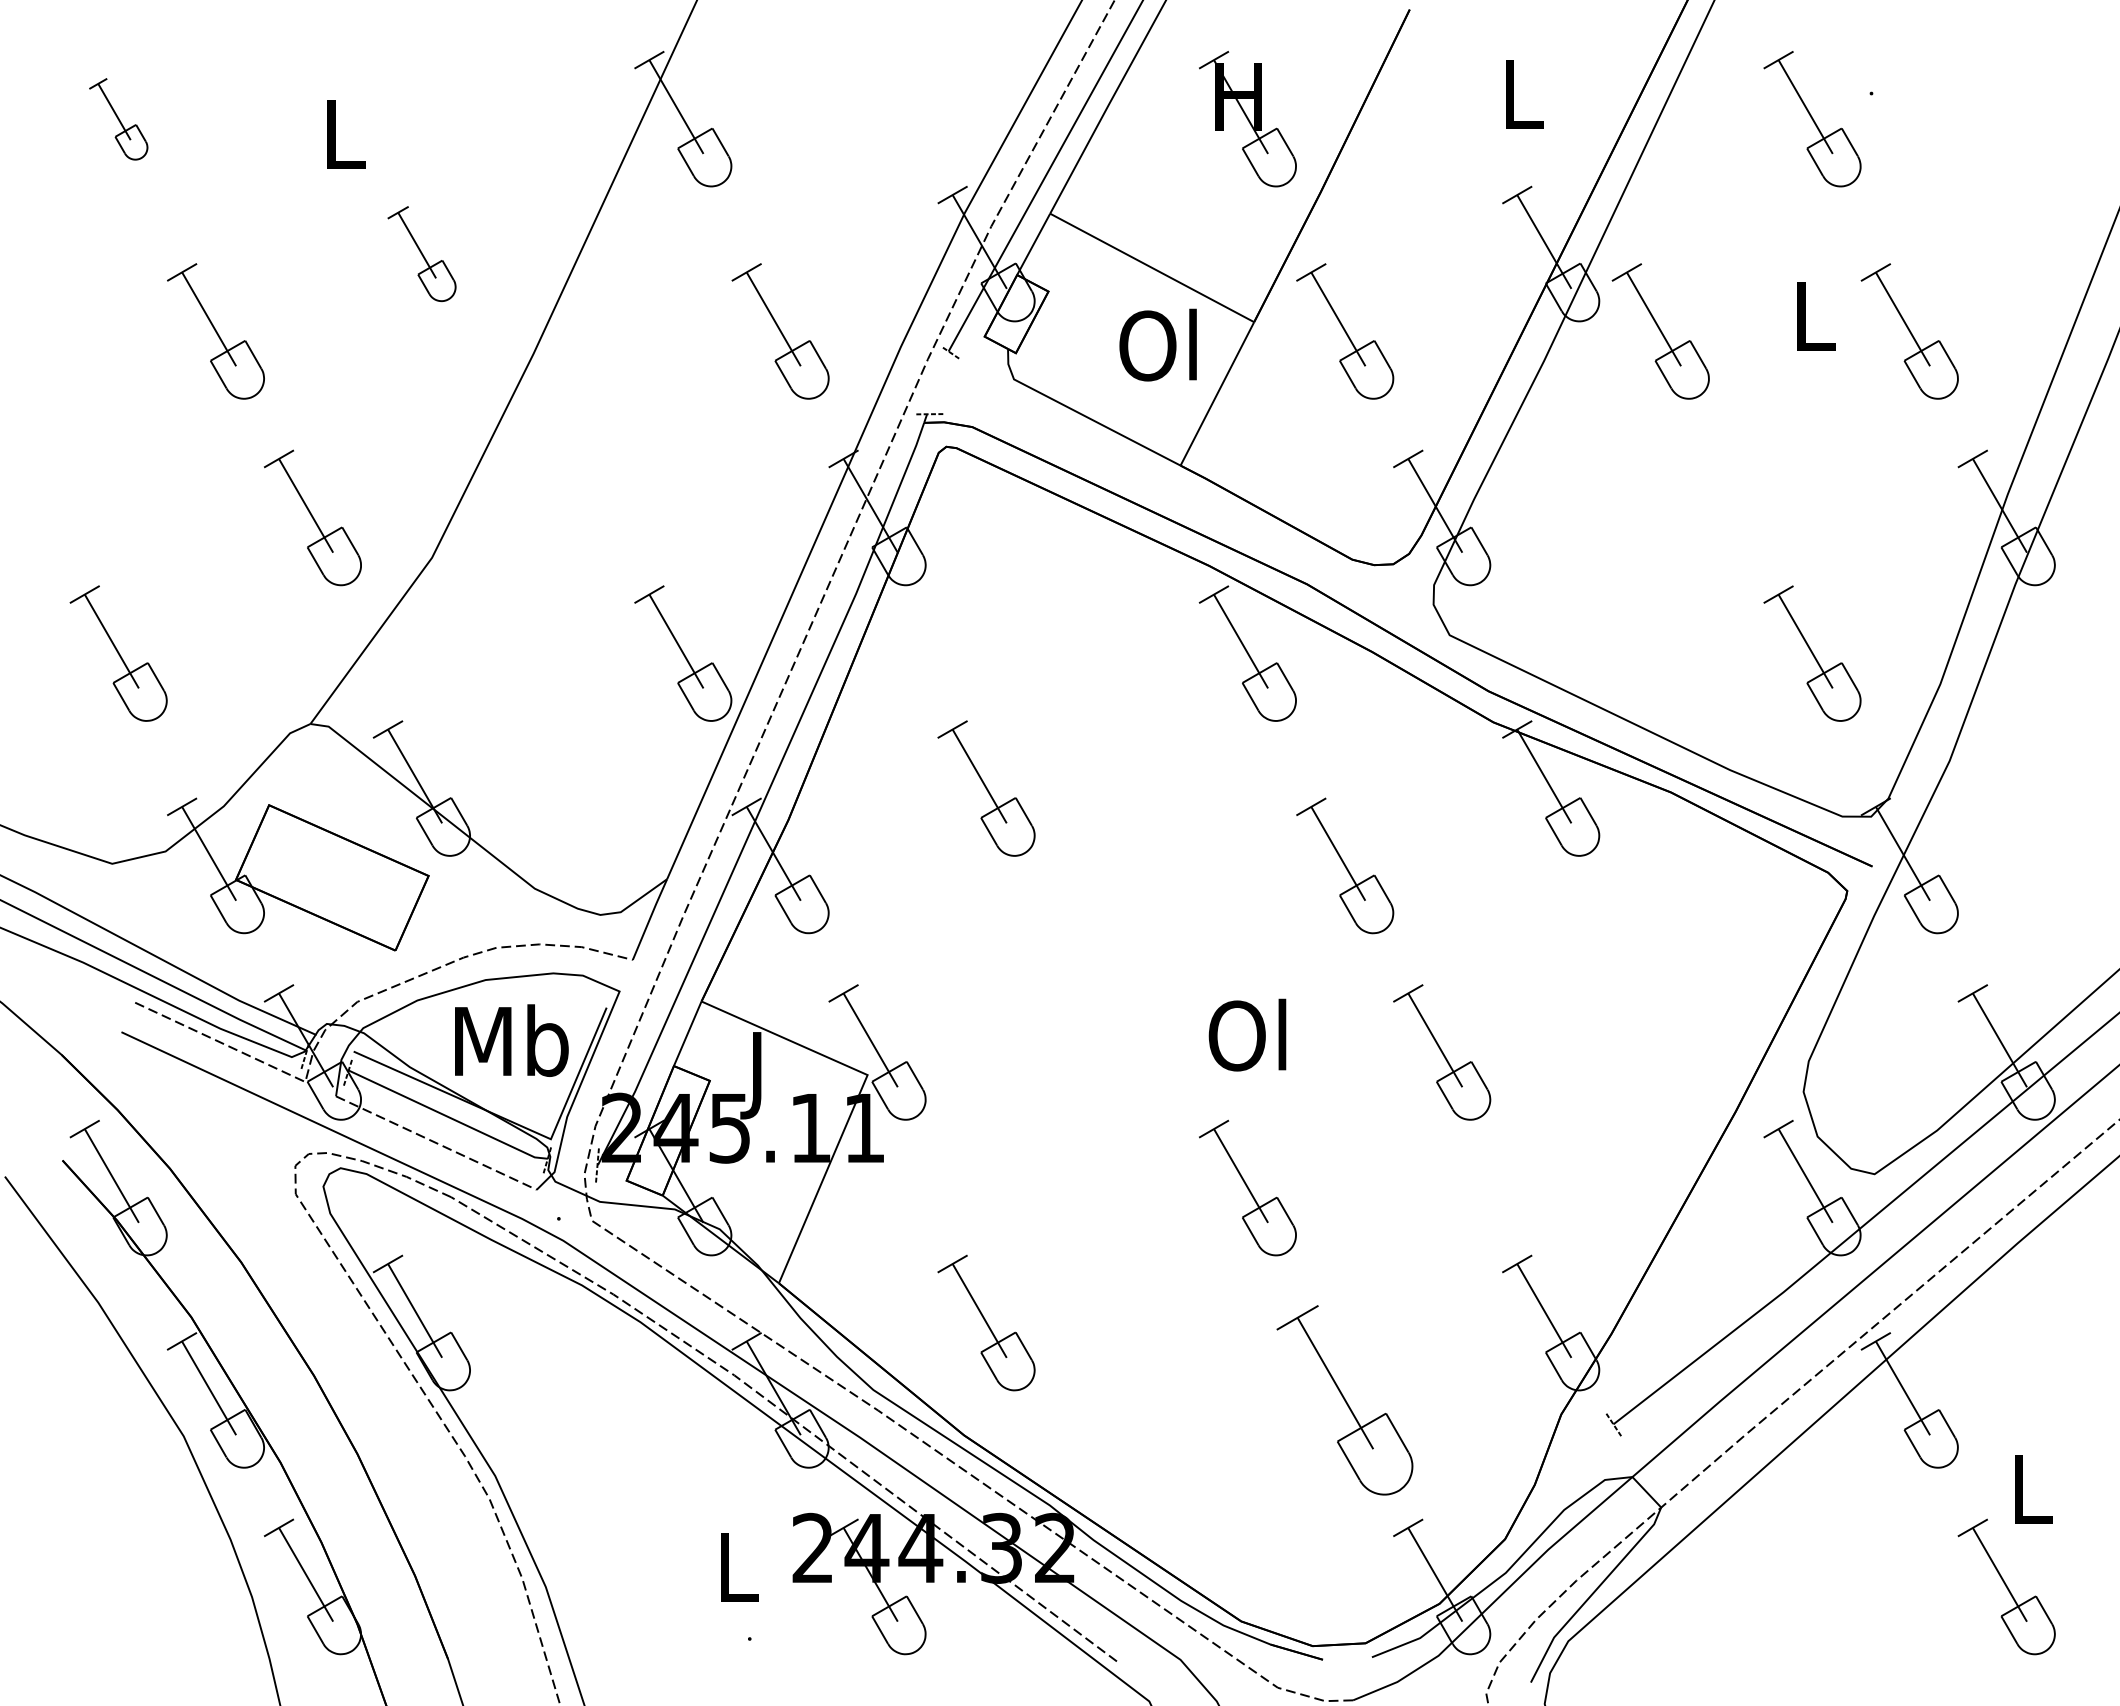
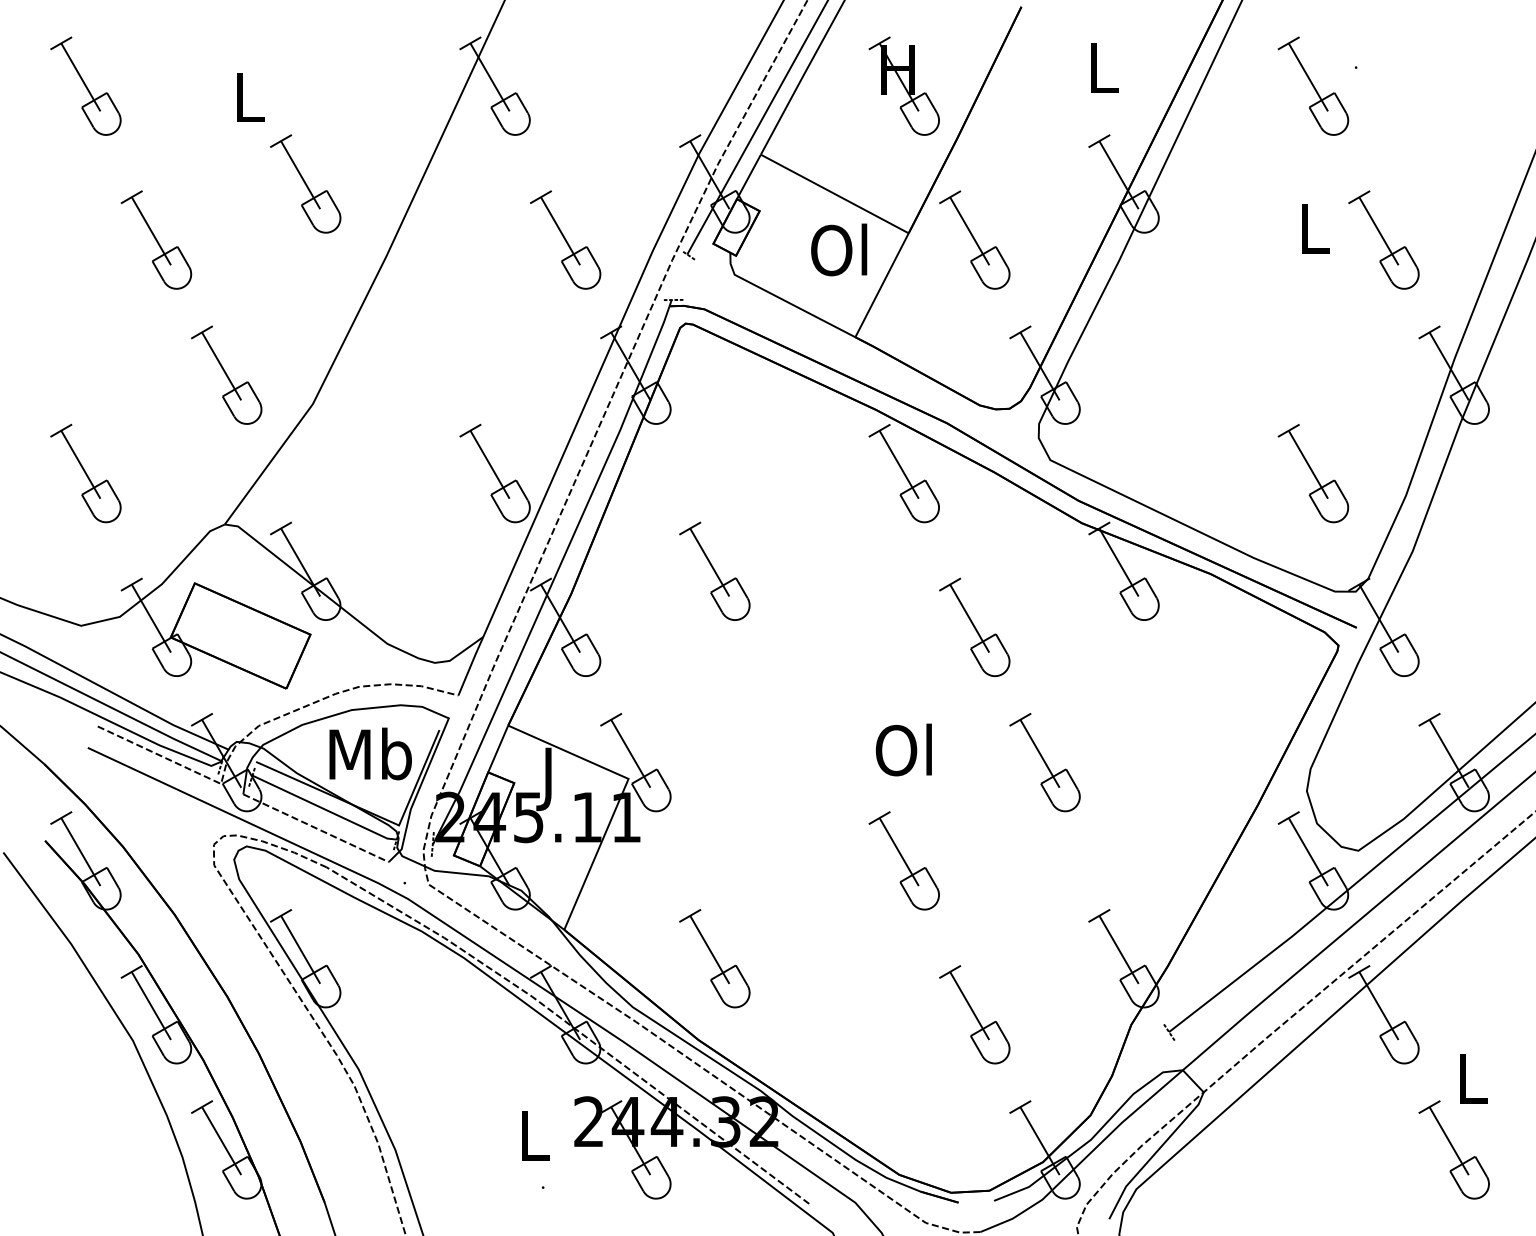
part: (118, 119) -> (85, 86), size x1.67
part: (421, 253) -> (305, 183), size x1.43
part: (1660, 331) -> (1203, 240), removed
part: (1345, 1400) -> (974, 1014), size x0.71

